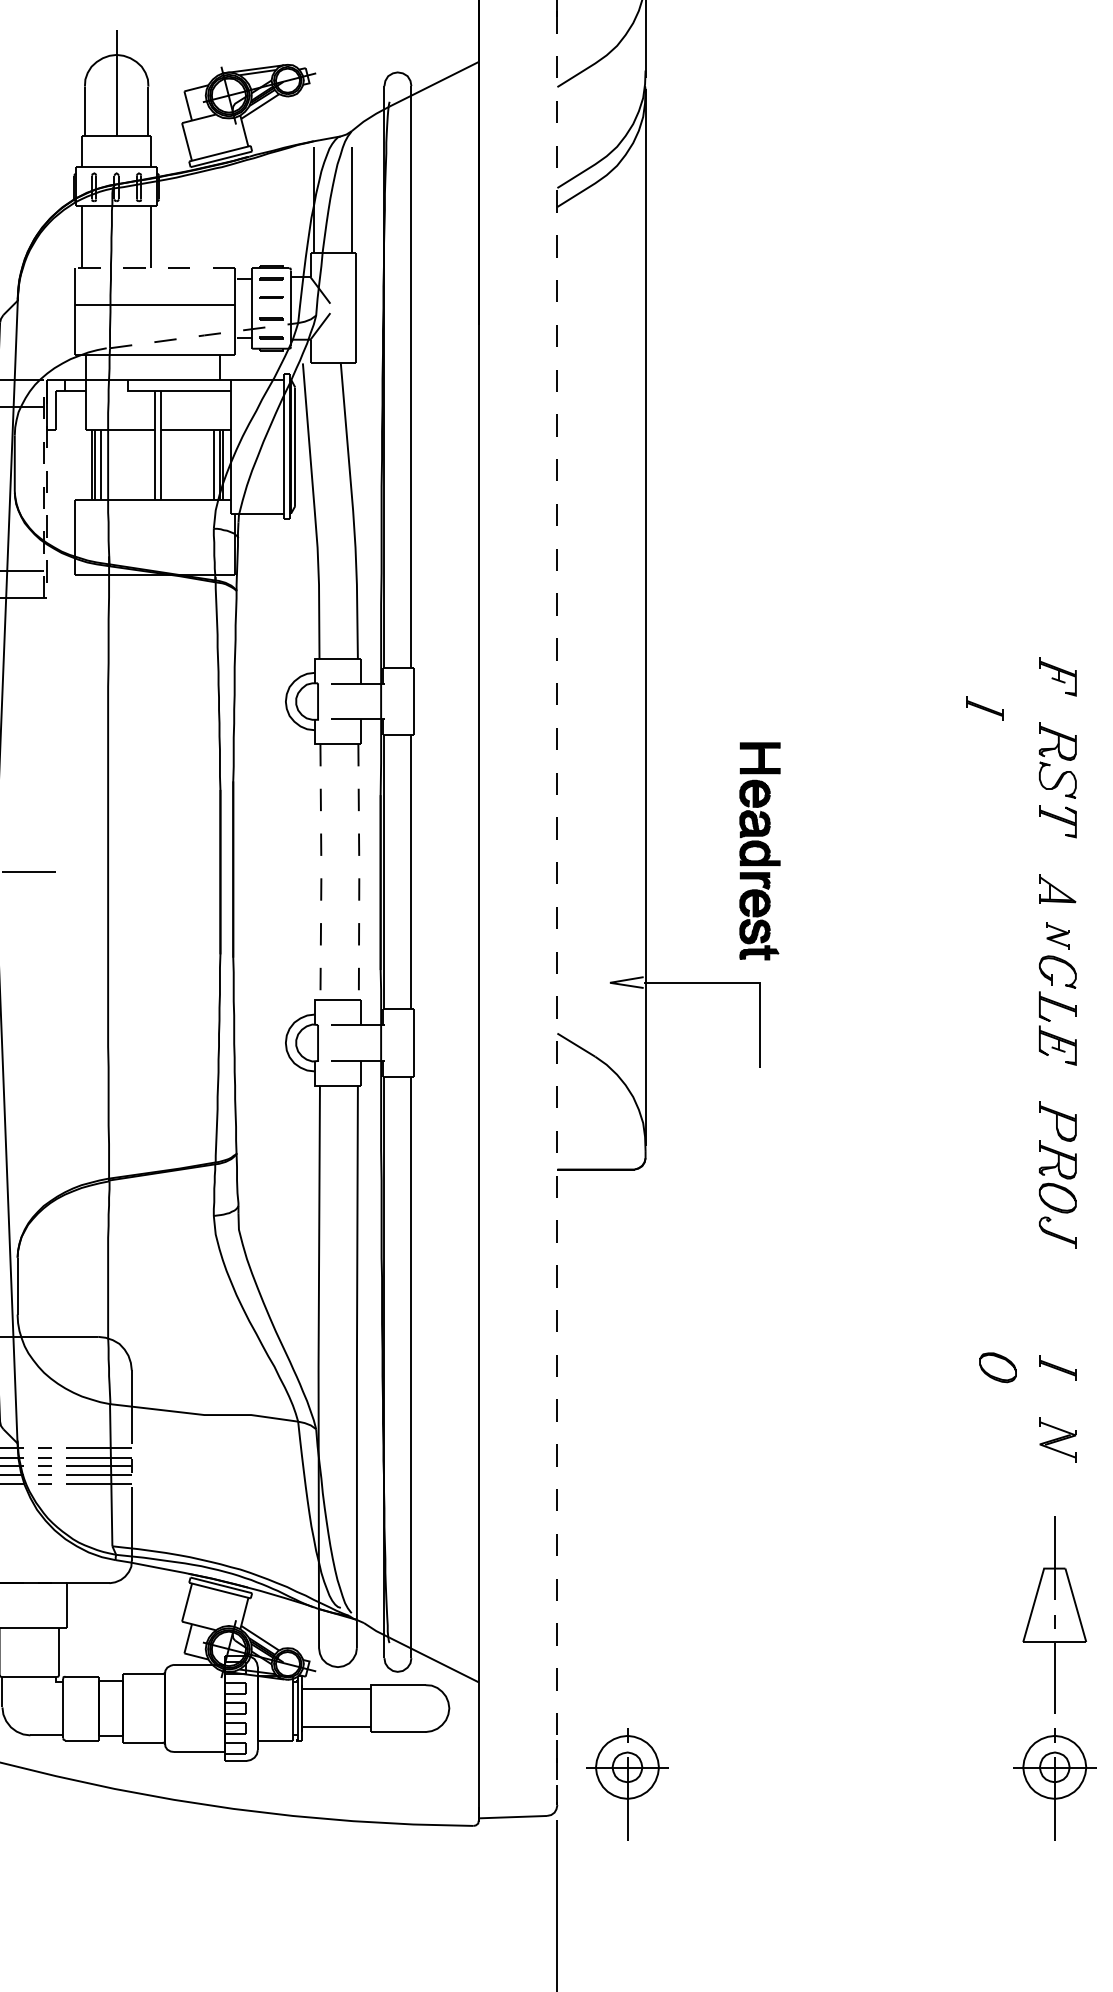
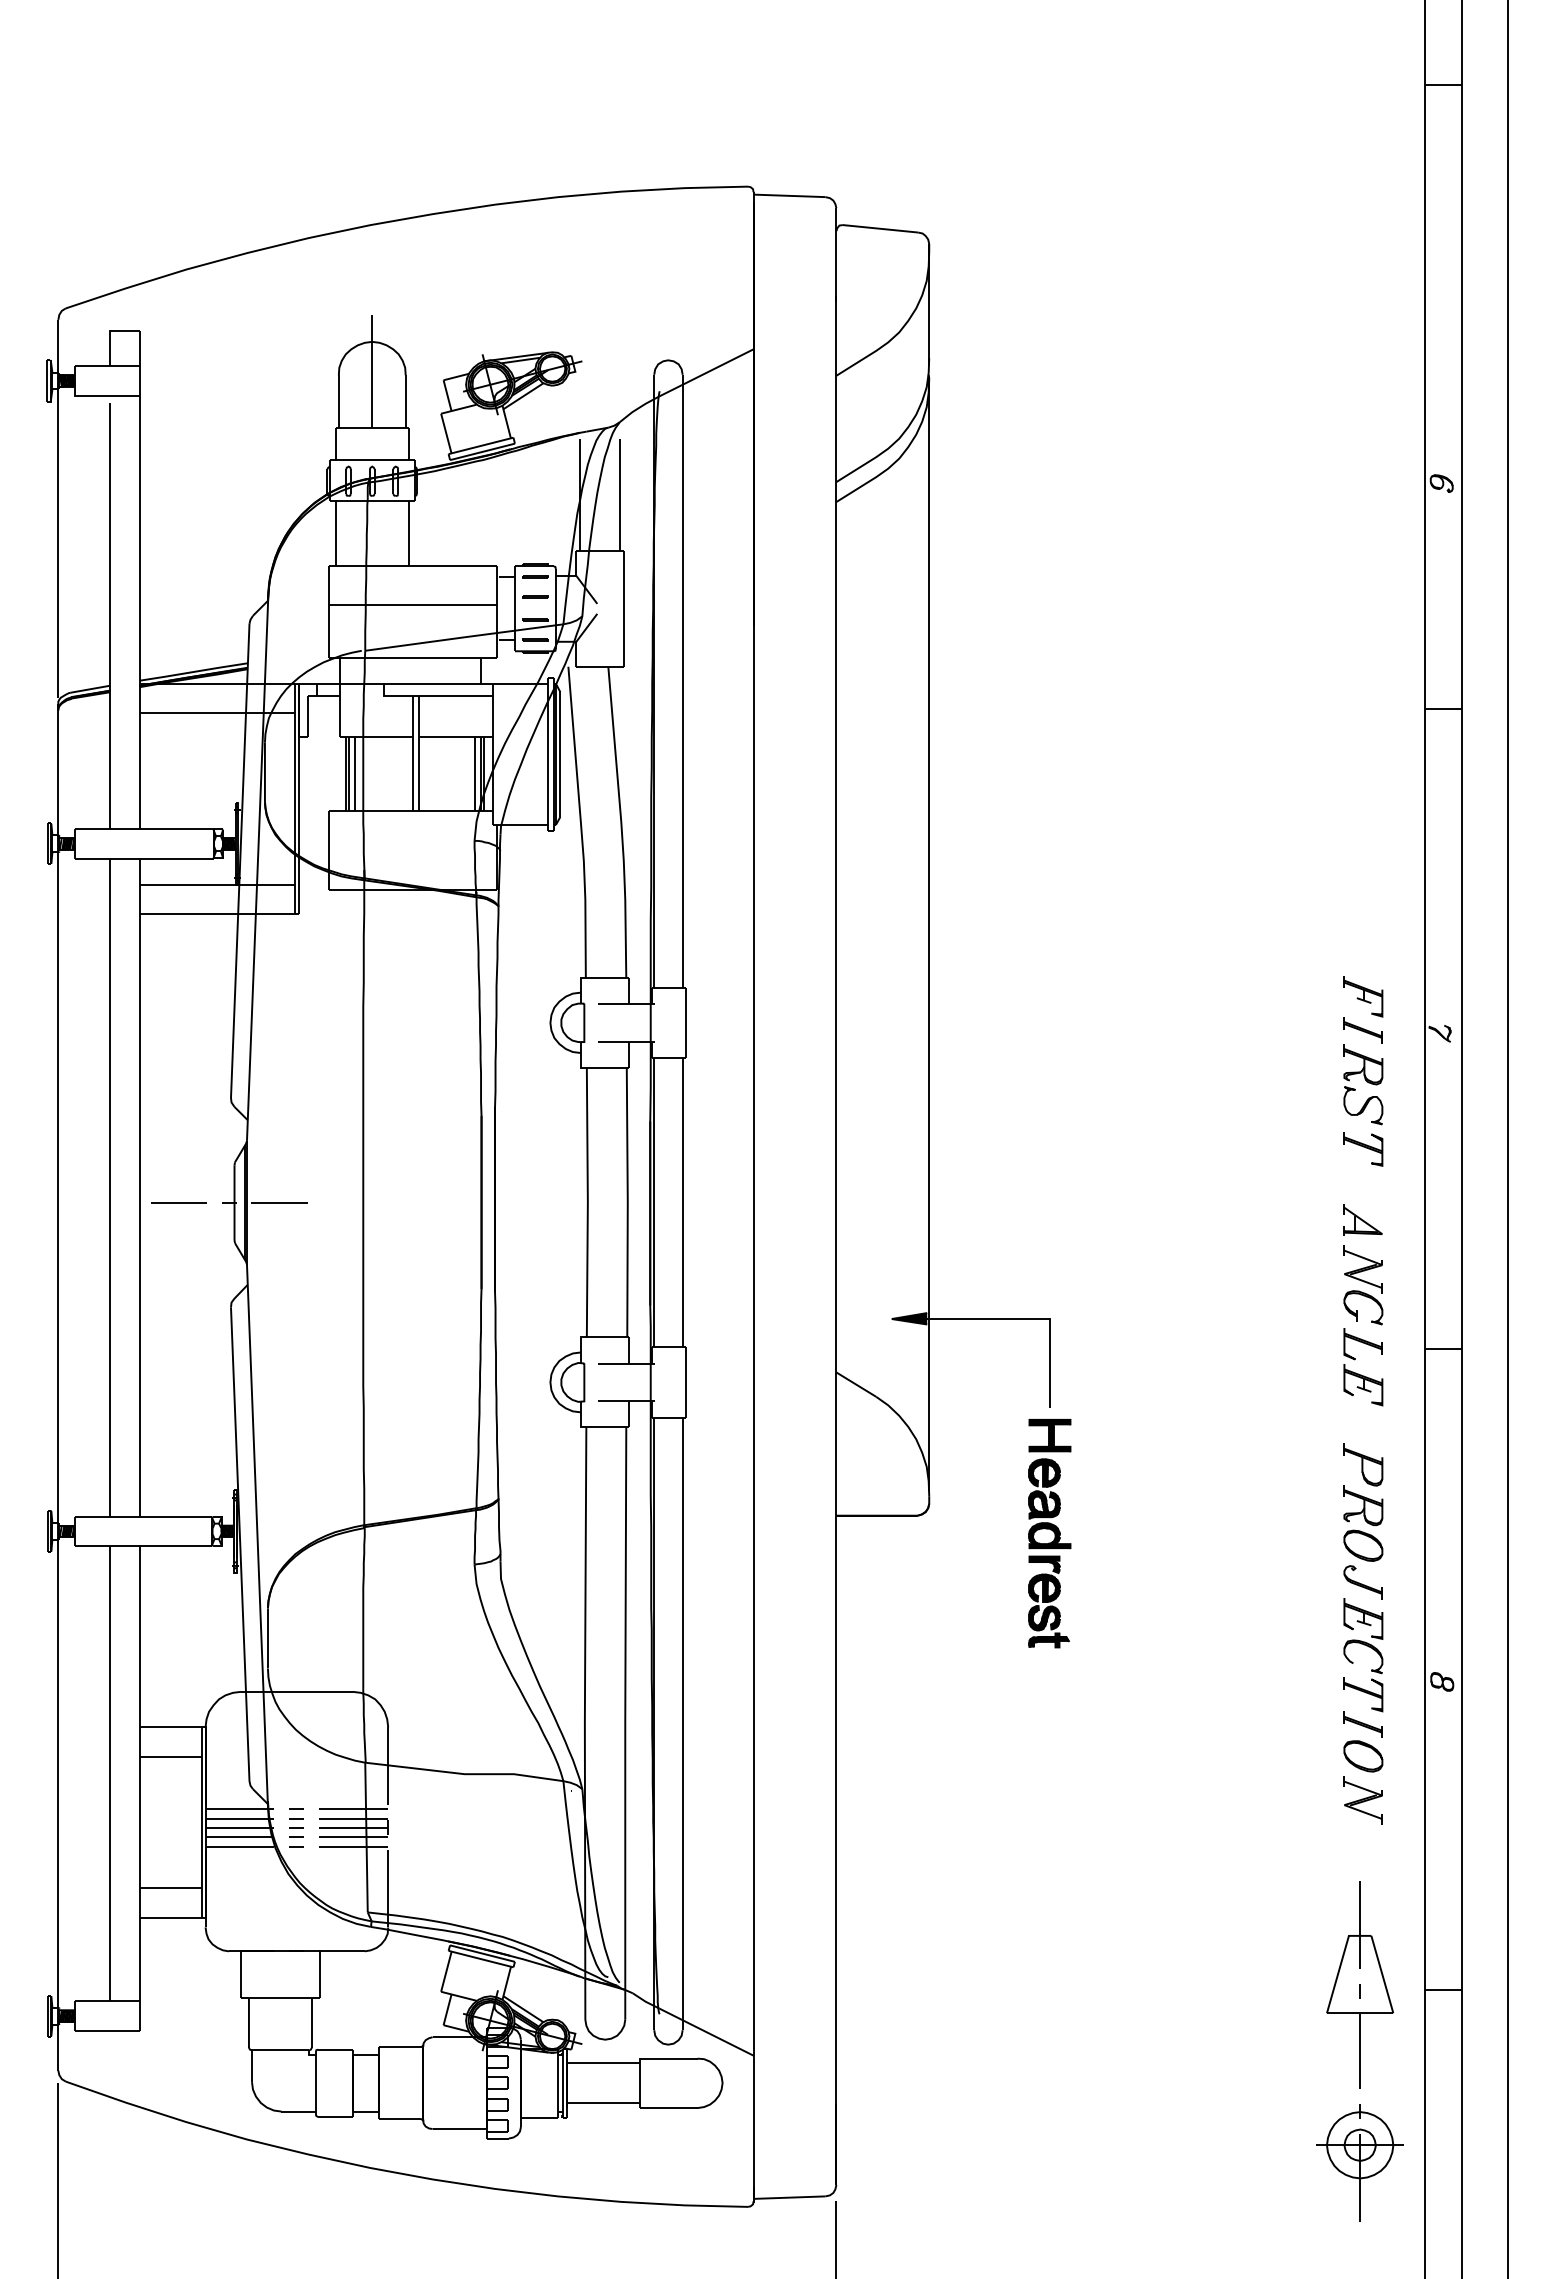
line: (154, 267) -> (412, 565), dashed -> solid
line: (204, 335) -> (464, 637), dashed -> solid
line: (45, 379) -> (297, 683), dashed -> solid
part: (983, 708) -> (1362, 1030), moved
part: (759, 851) -> (1049, 1533), moved
line: (321, 872) -> (587, 1202), dashed -> solid
line: (359, 872) -> (627, 1202), dashed -> solid
part: (1057, 935) -> (1362, 1269), size x1.67
line: (557, 947) -> (836, 1281), dashed -> solid
fill: (626, 982) -> (909, 1318), added
part: (1062, 1294) -> (1368, 1647), added
part: (998, 1367) -> (1363, 1756), moved
part: (626, 1783) -> (909, 2162), removed

